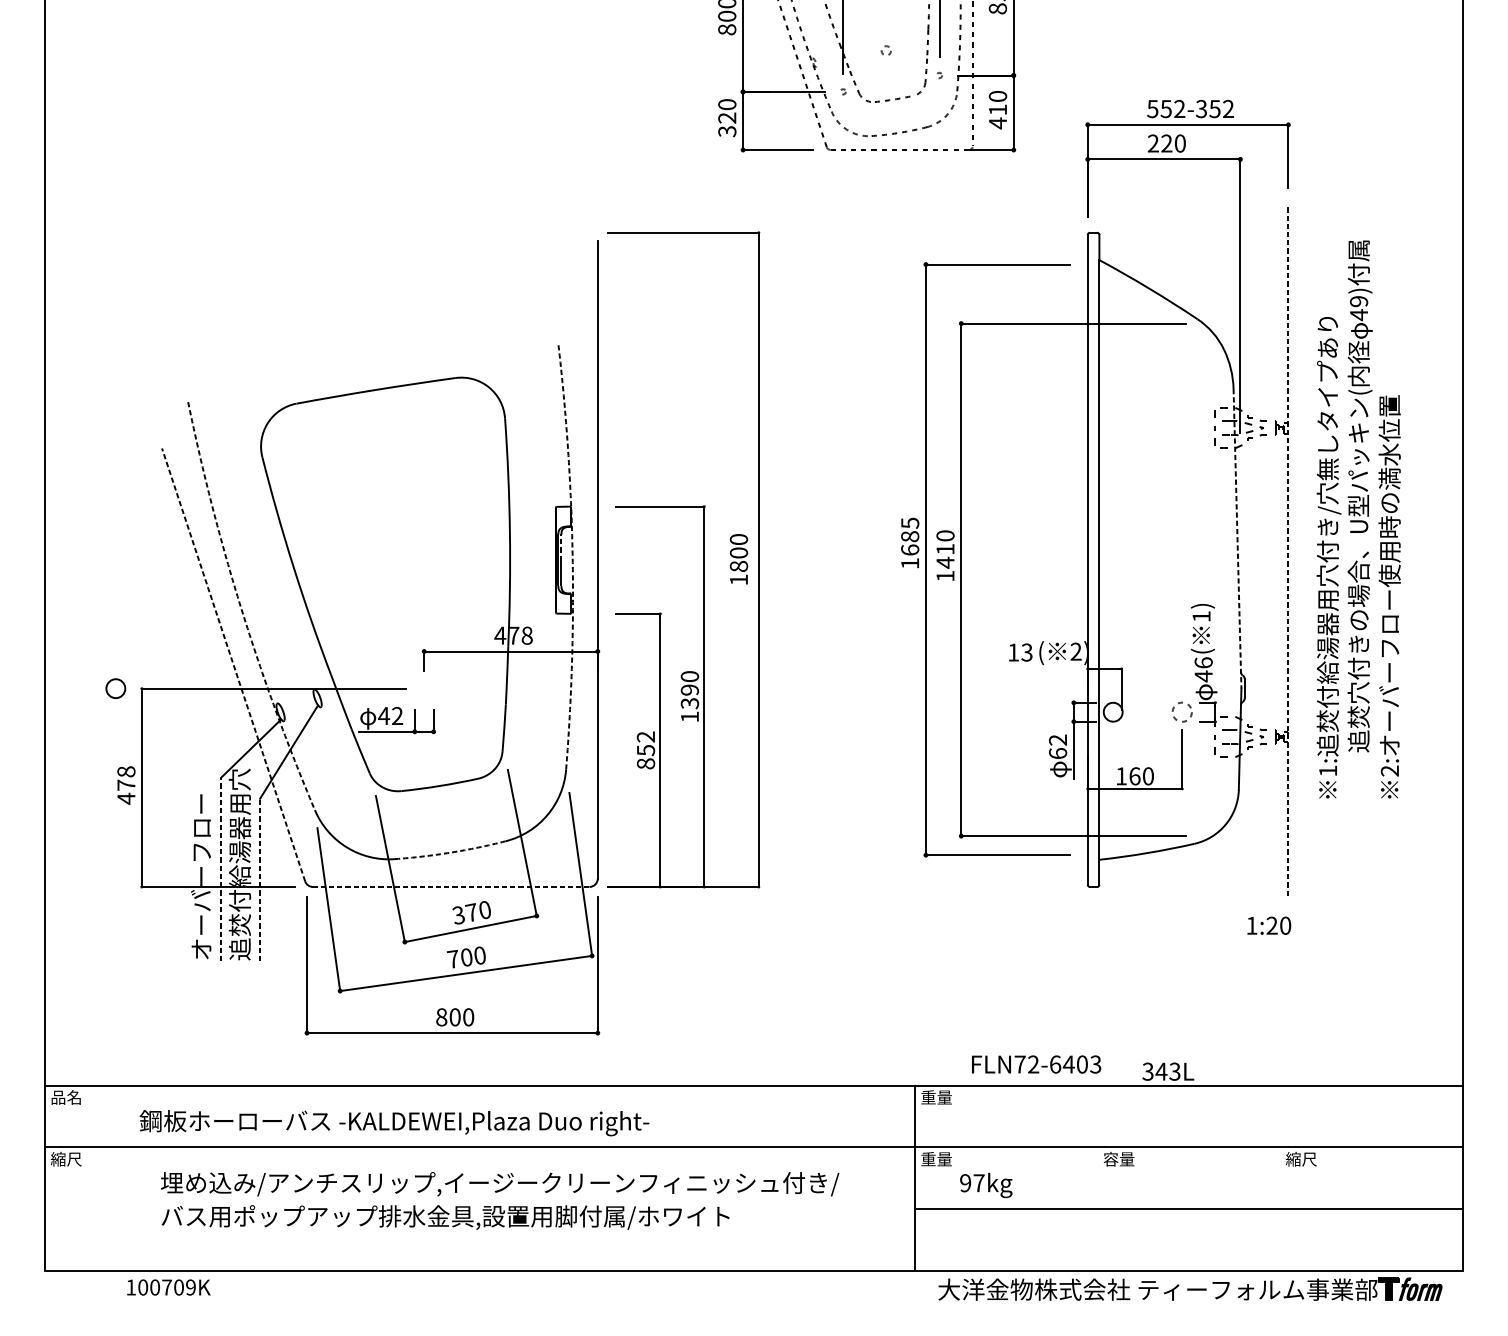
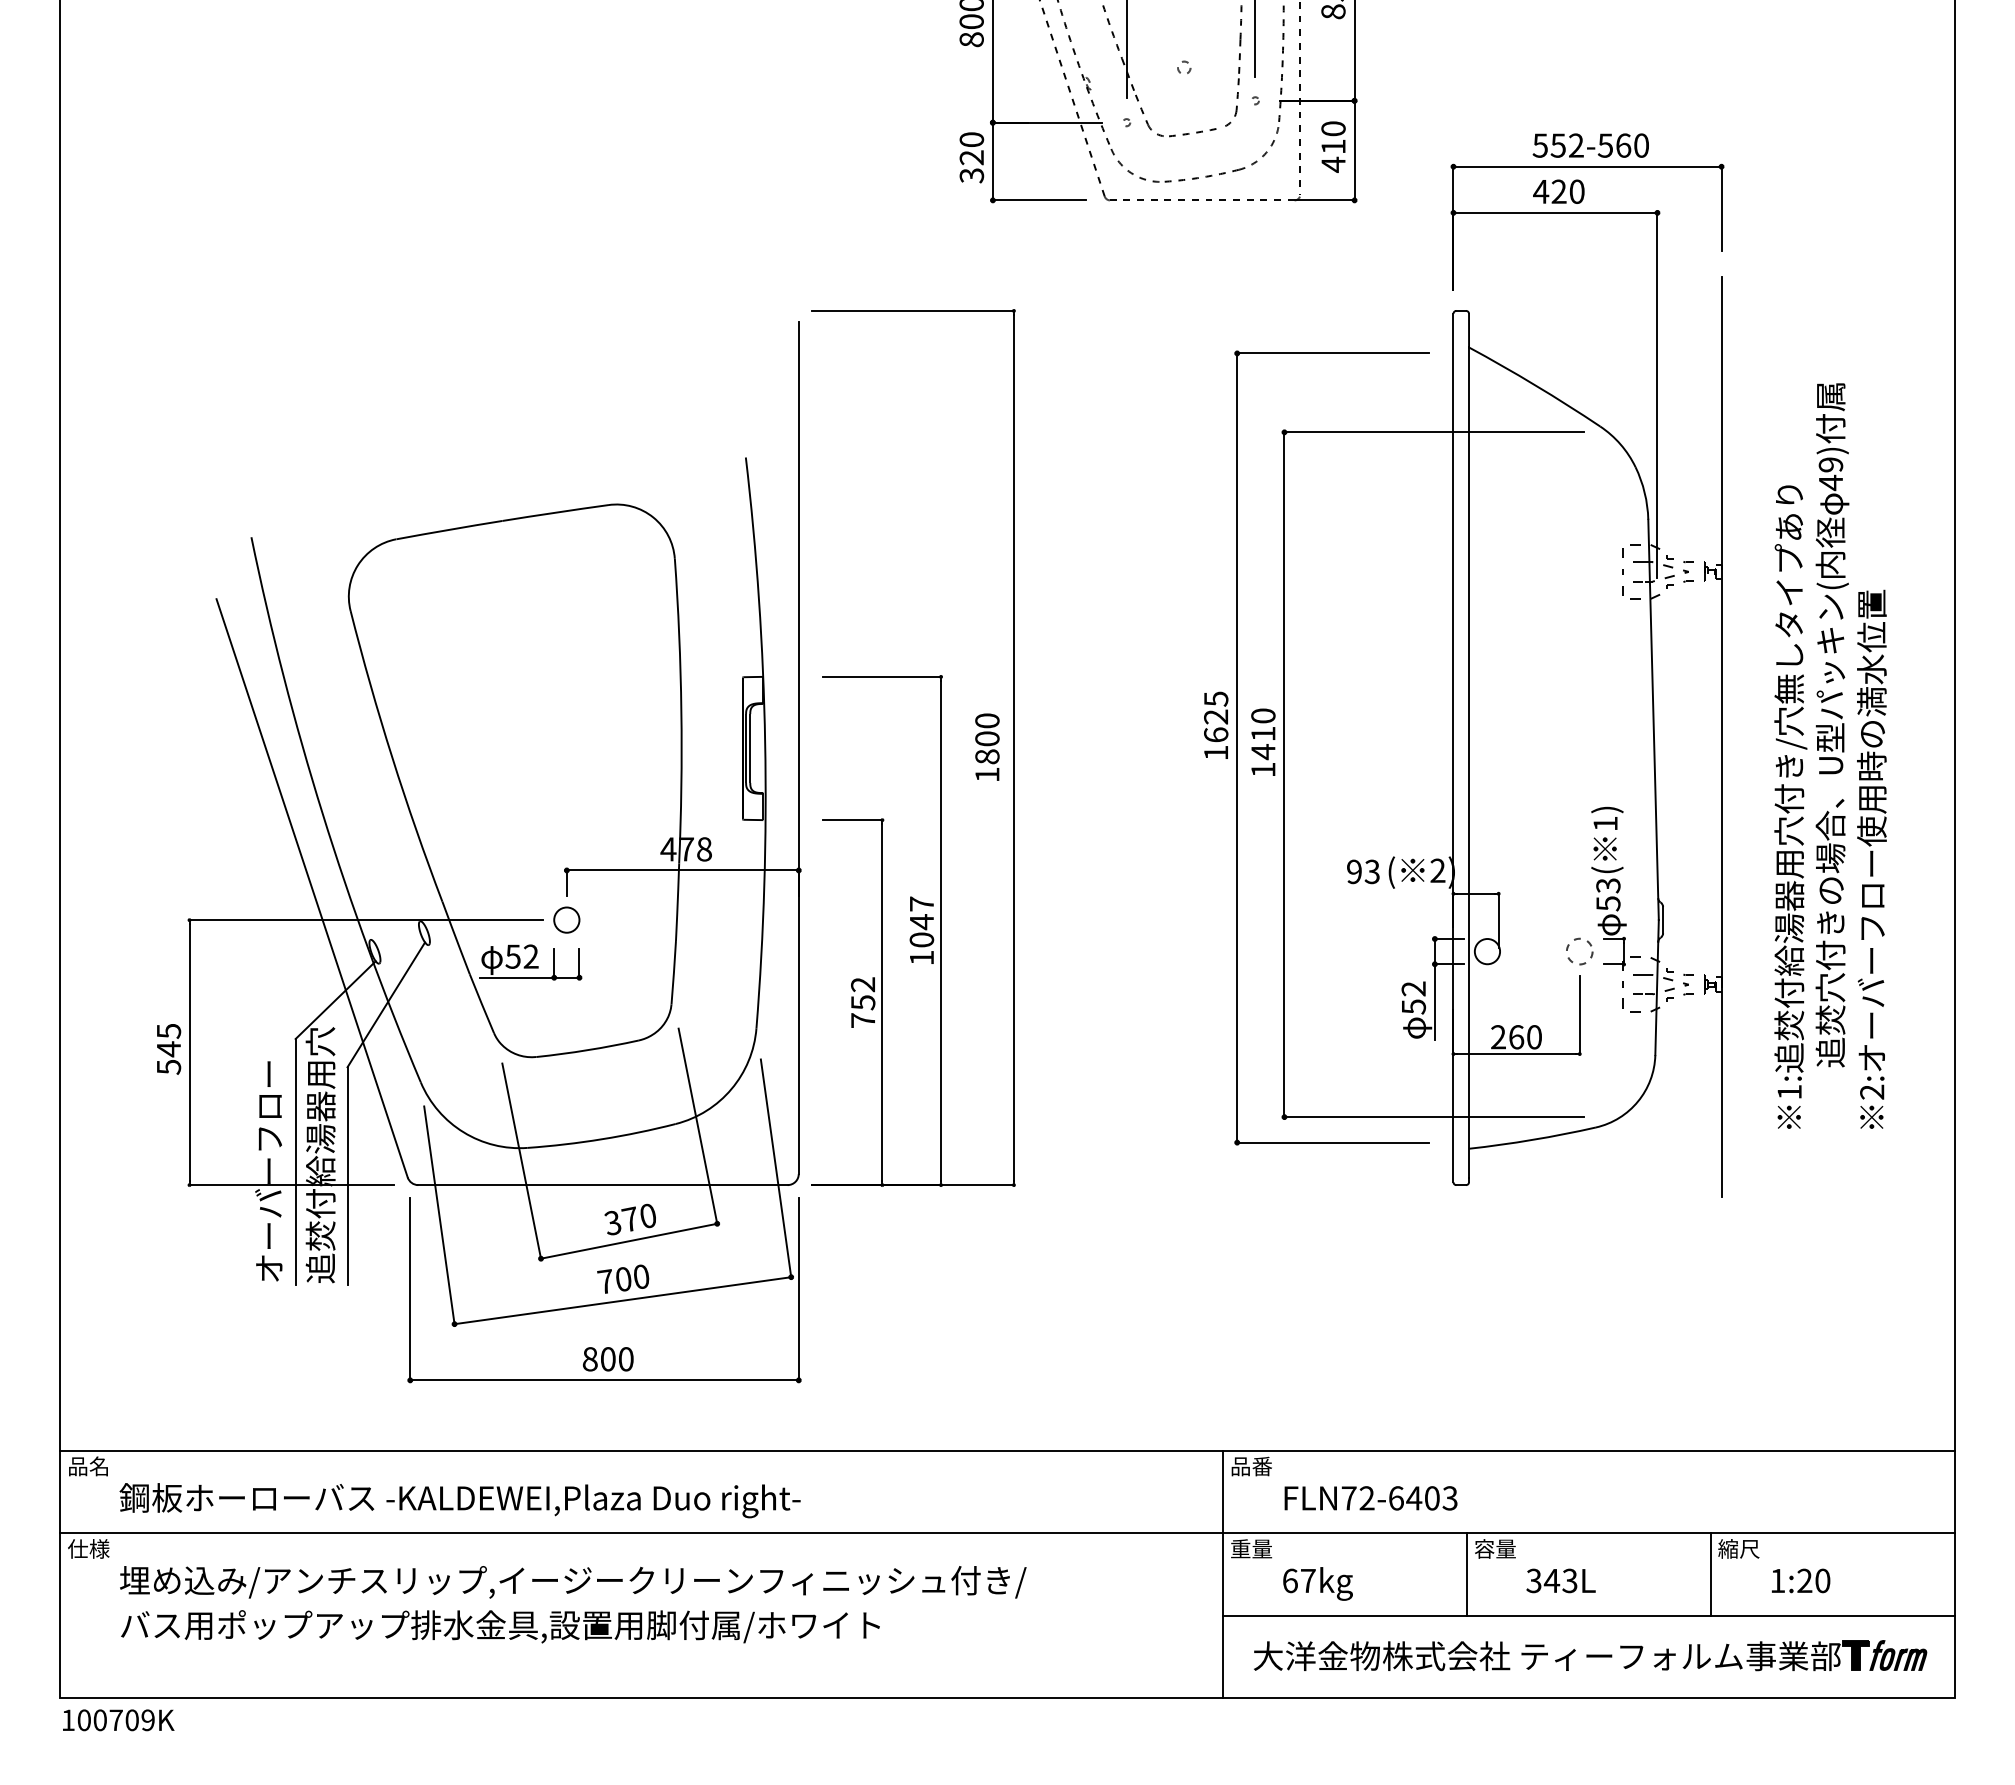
text: (1215, 108) -> (1623, 145), 552-352 -> 552-560
text: (1153, 143) -> (1541, 191), 220 -> 420
text: (1358, 519) -> (1830, 755), moved
text: (910, 536) -> (1216, 716), 1685 -> 1625
line: (1237, 539) -> (1653, 720), dashed -> solid
line: (561, 547) -> (750, 731), dashed -> solid
line: (1288, 551) -> (1721, 736), dashed -> solid
arc: (572, 555) -> (765, 742), dashed -> solid
arc: (241, 608) -> (322, 813), dashed -> solid
text: (1013, 652) -> (1354, 871), 13 -> 93
line: (233, 665) -> (312, 888), dashed -> solid
text: (1203, 669) -> (1608, 894), 46 -> 53
circle: (115, 688) -> (566, 919), moved
text: (689, 689) -> (921, 921), 1390 -> 1047
text: (384, 715) -> (513, 956), 42 -> 52
text: (1057, 753) -> (1413, 1006), 62 -> 52
text: (646, 763) -> (863, 1020), 852 -> 752
text: (1121, 776) -> (1498, 1037), 160 -> 260
text: (126, 785) -> (168, 1049), 478 -> 545
arc: (450, 852) -> (602, 1139), dashed -> solid
line: (221, 869) -> (295, 1161), dashed -> solid
line: (260, 879) -> (347, 1175), dashed -> solid
line: (450, 887) -> (602, 1185), dashed -> solid
text: (1269, 925) -> (1801, 1580), moved
text: (1036, 1064) -> (1370, 1498), moved
text: (1167, 1071) -> (1560, 1580), moved
text: (936, 1097) -> (1251, 1466), 重量 -> 品番
text: (394, 1123) -> (459, 1500), moved
text: (66, 1158) -> (88, 1548), 縮尺 -> 仕様
line: (1097, 1178) -> (1466, 1574), added
line: (1280, 1178) -> (1710, 1574), added
text: (965, 1182) -> (1289, 1580), 97kg -> 67kg
text: (500, 1200) -> (573, 1604), moved
text: (168, 1287) -> (118, 1720), moved
part: (1190, 1289) -> (1590, 1655), moved

